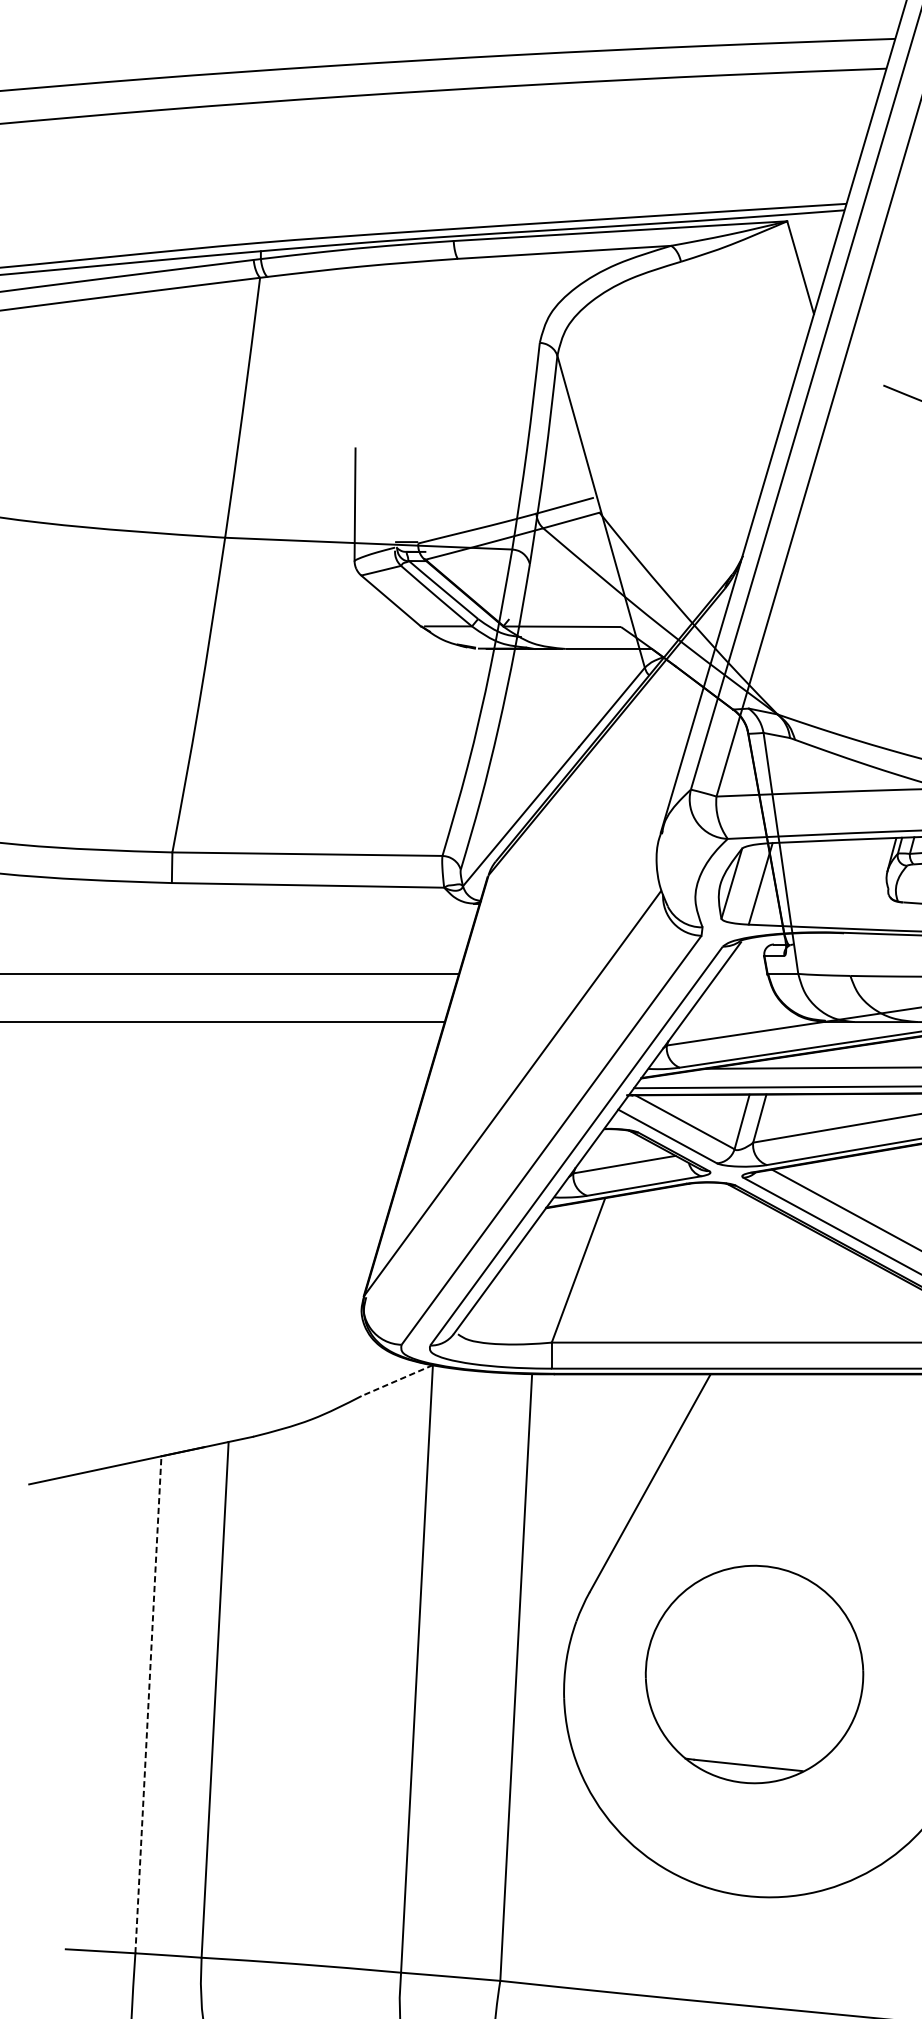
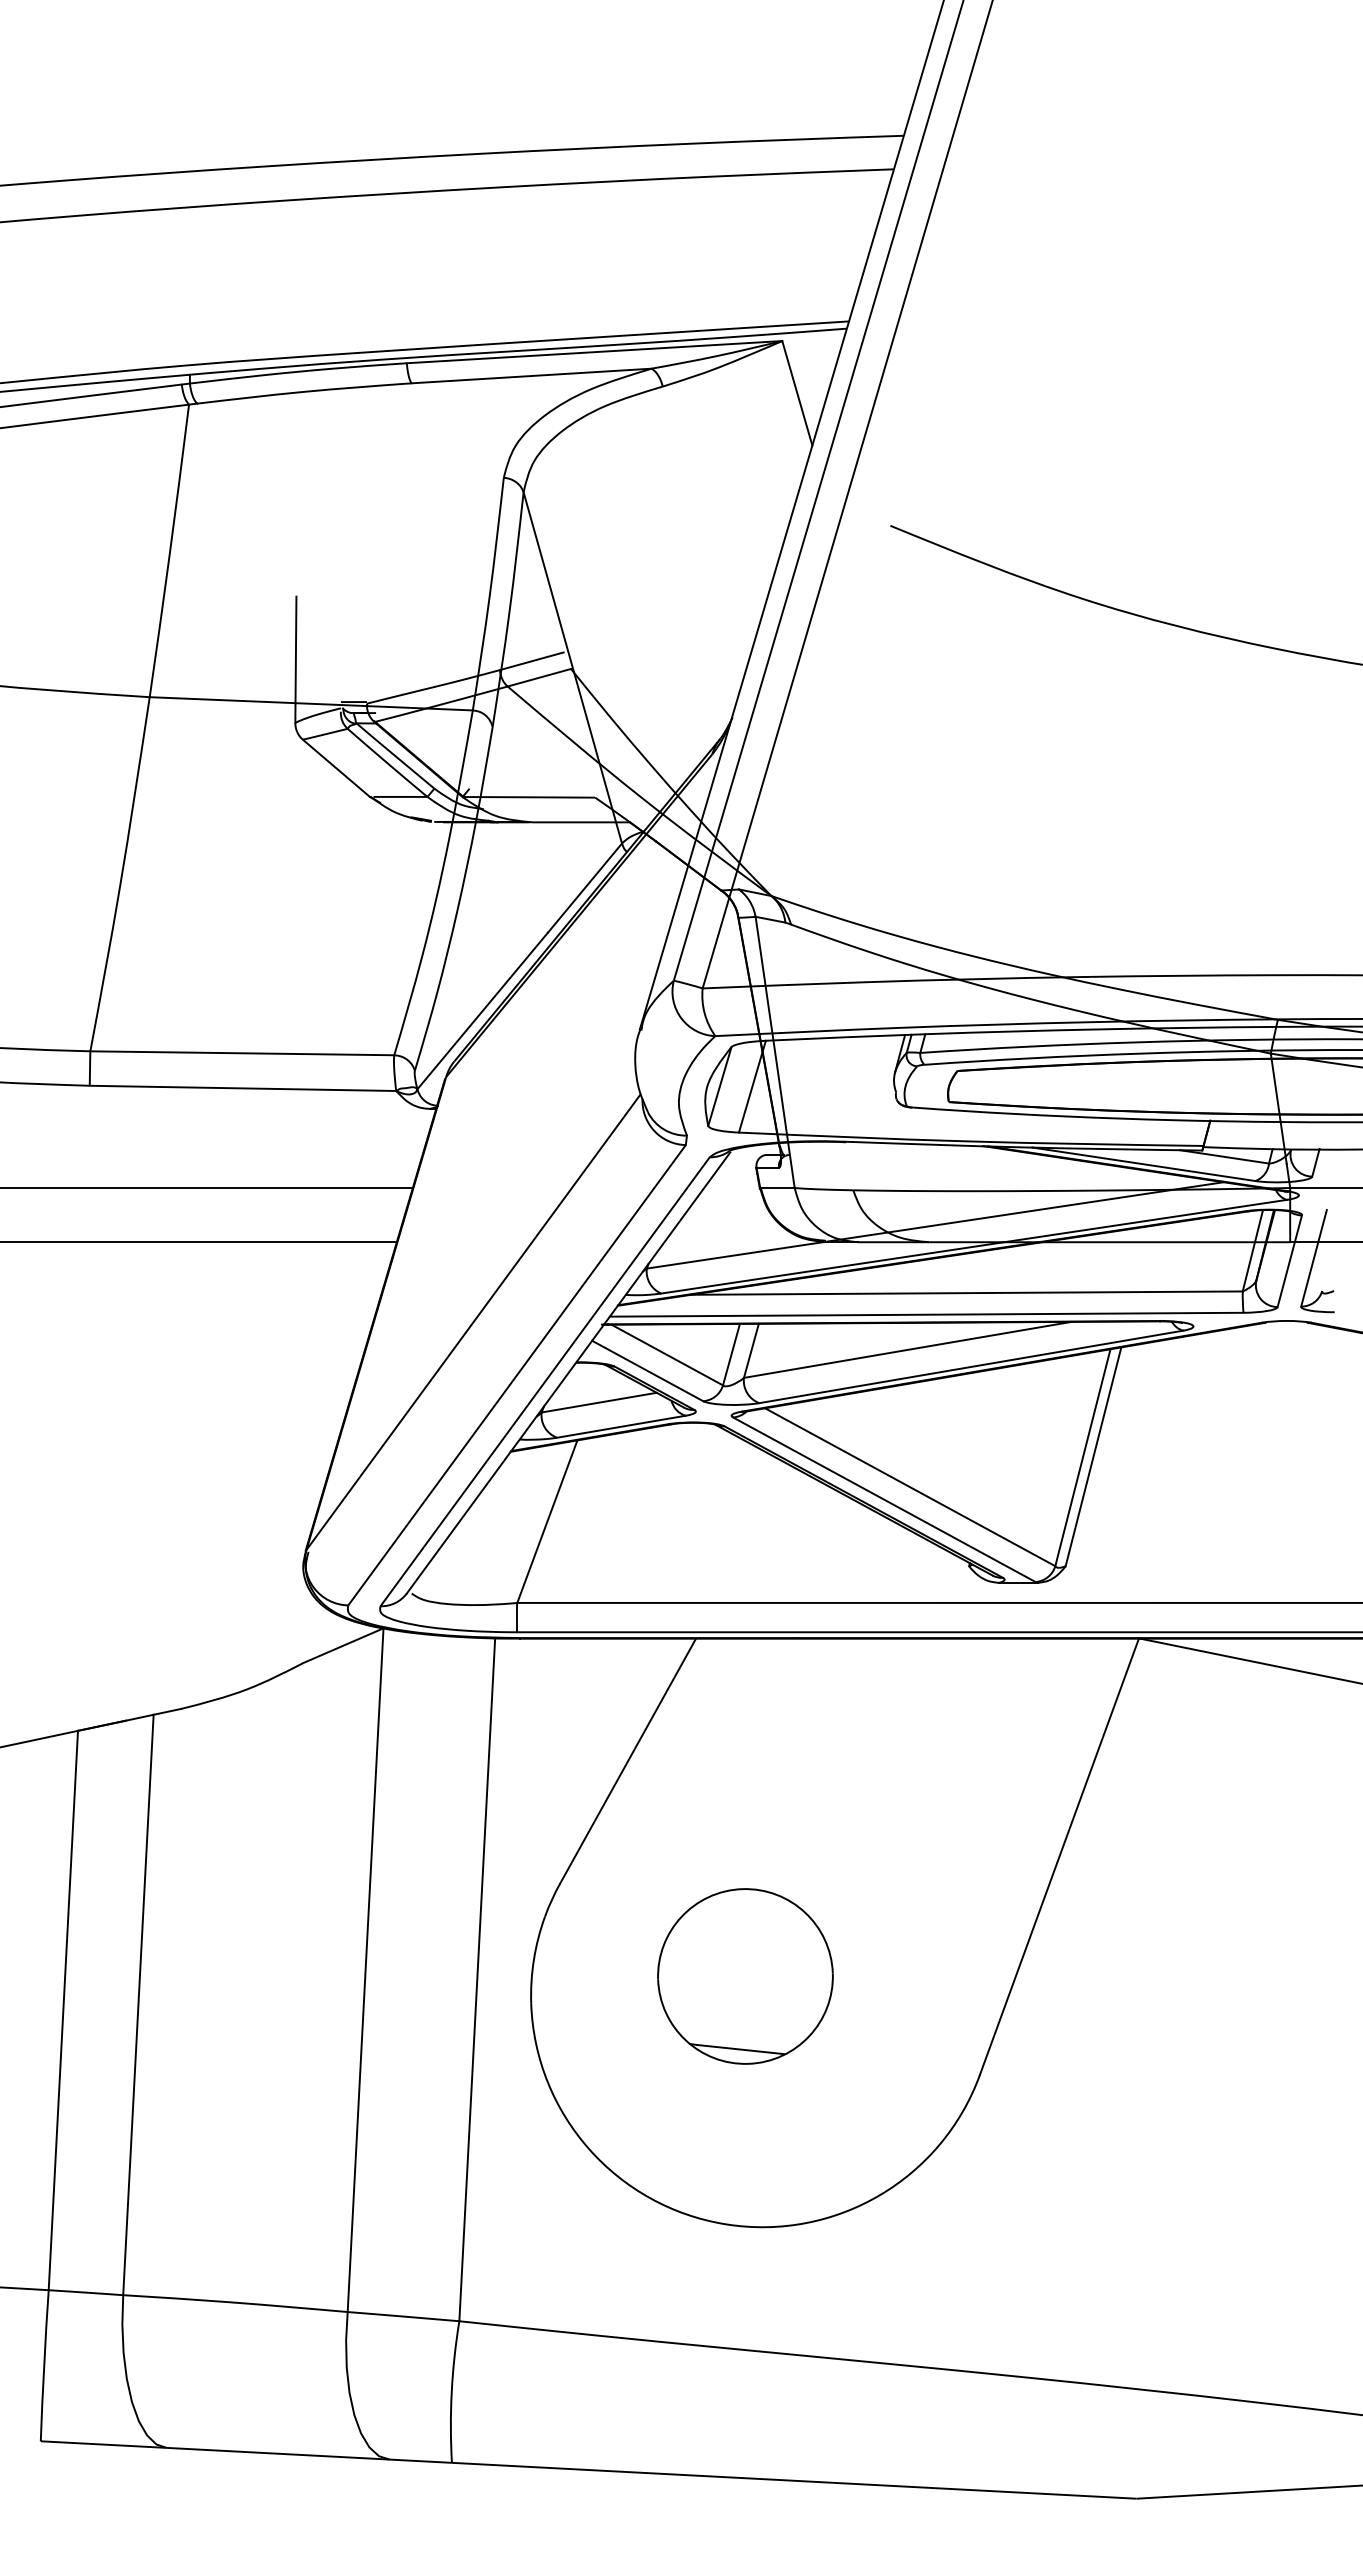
line: (397, 1380) -> (343, 1645), dashed -> solid
part: (754, 1674) -> (745, 1976), size x0.71
line: (148, 1704) -> (63, 2010), dashed -> solid

